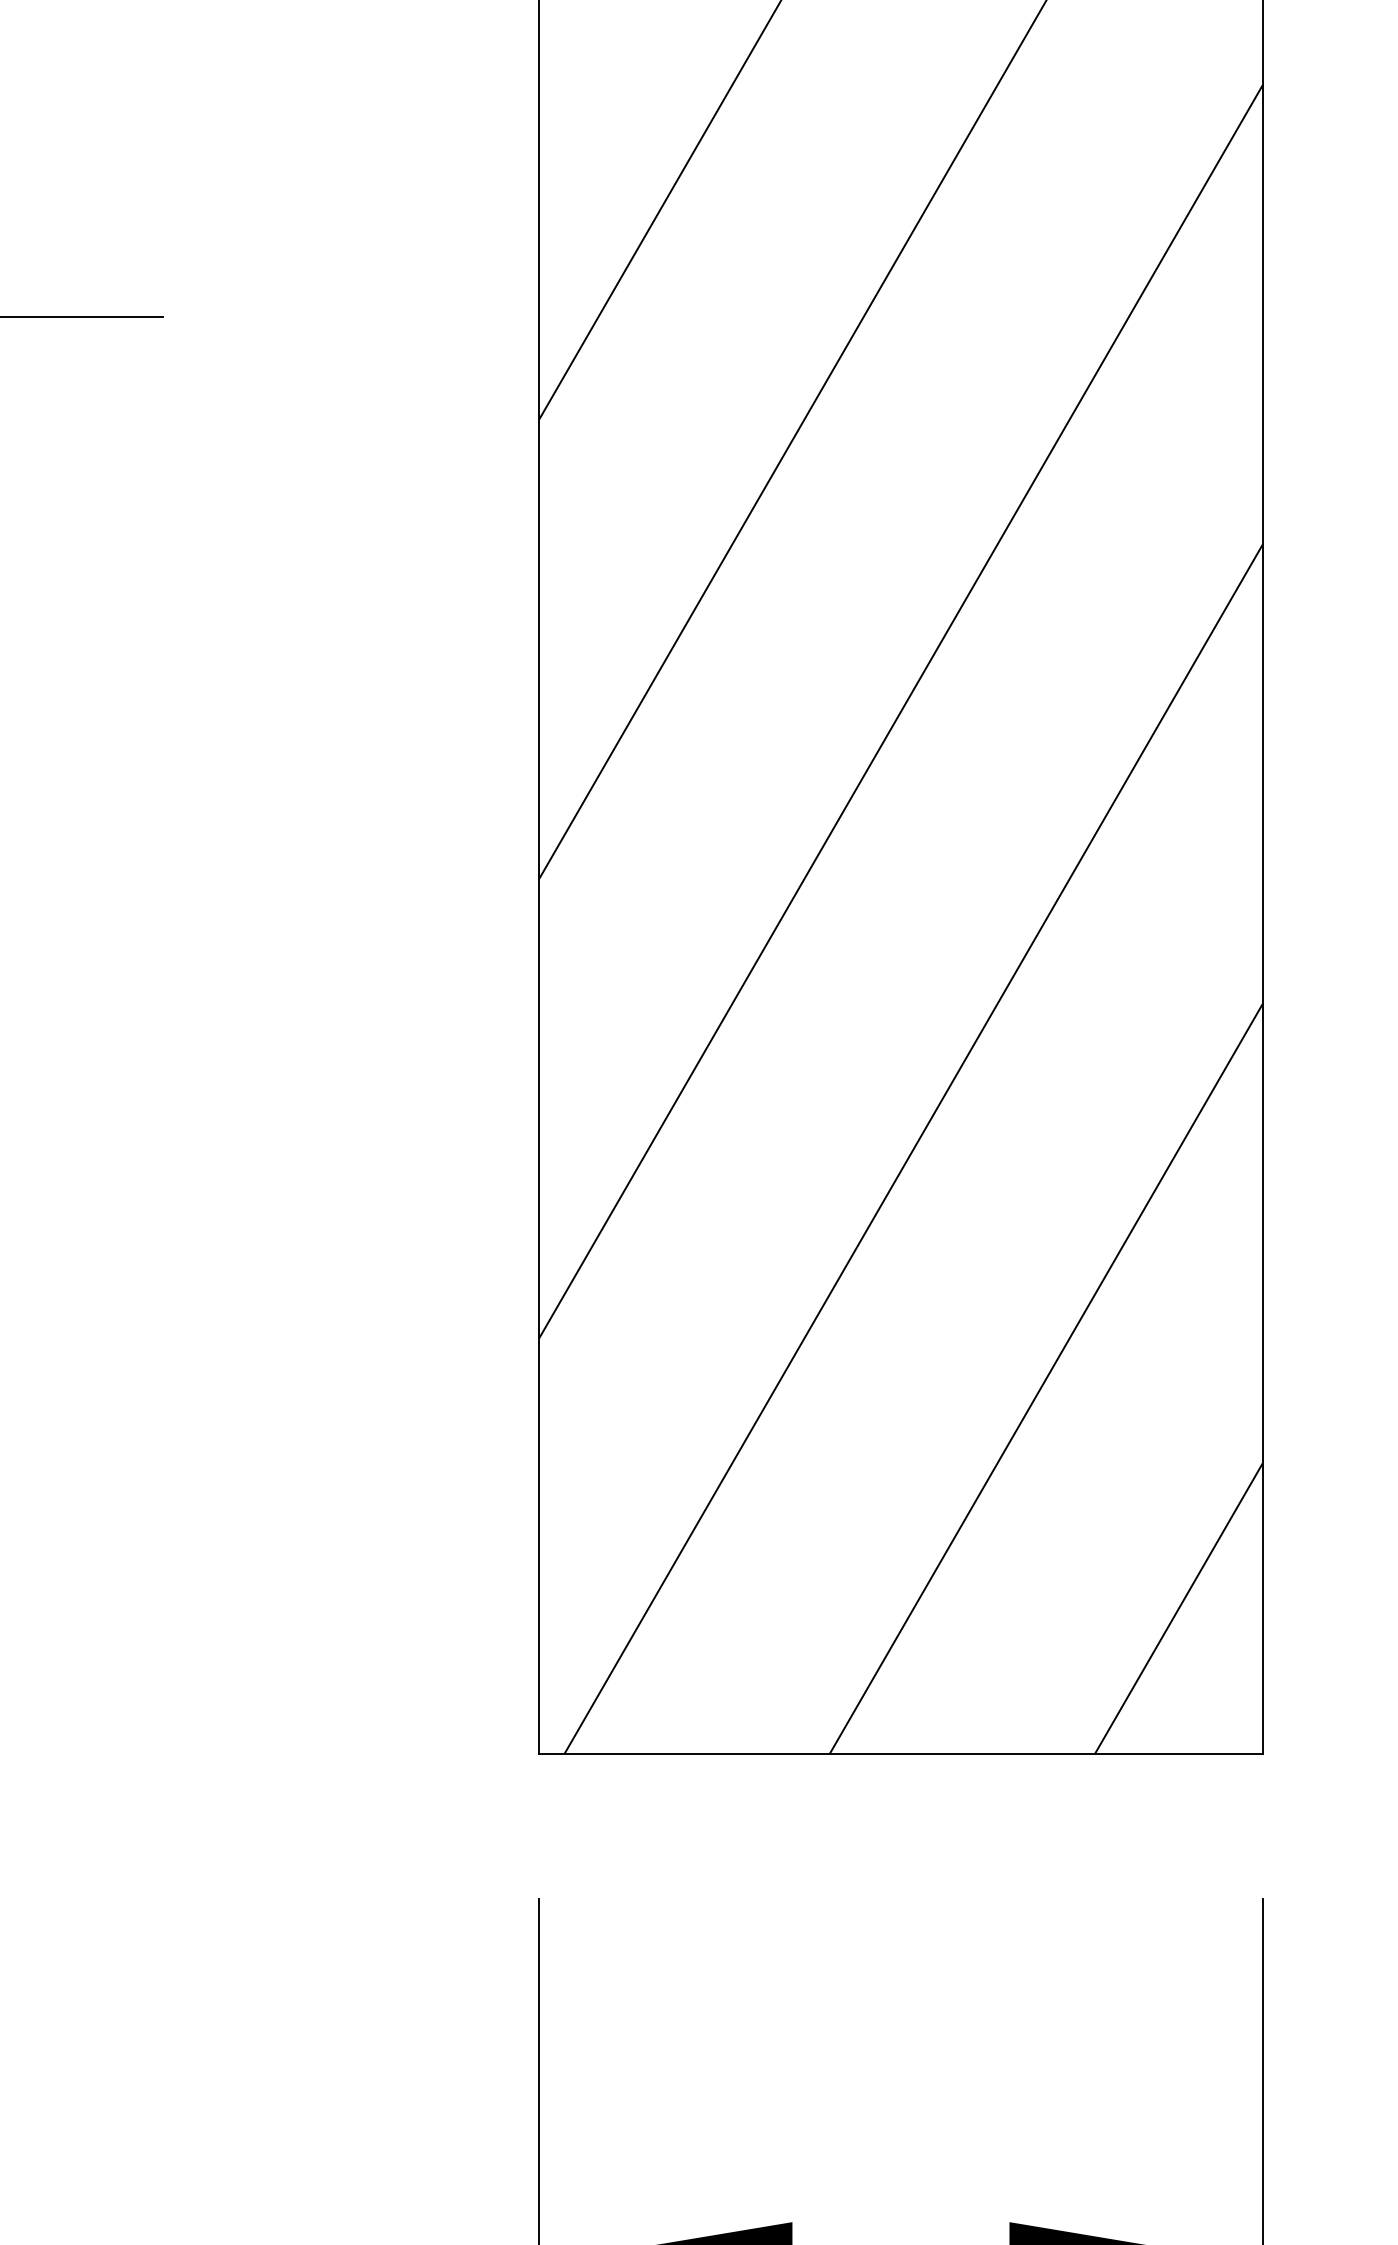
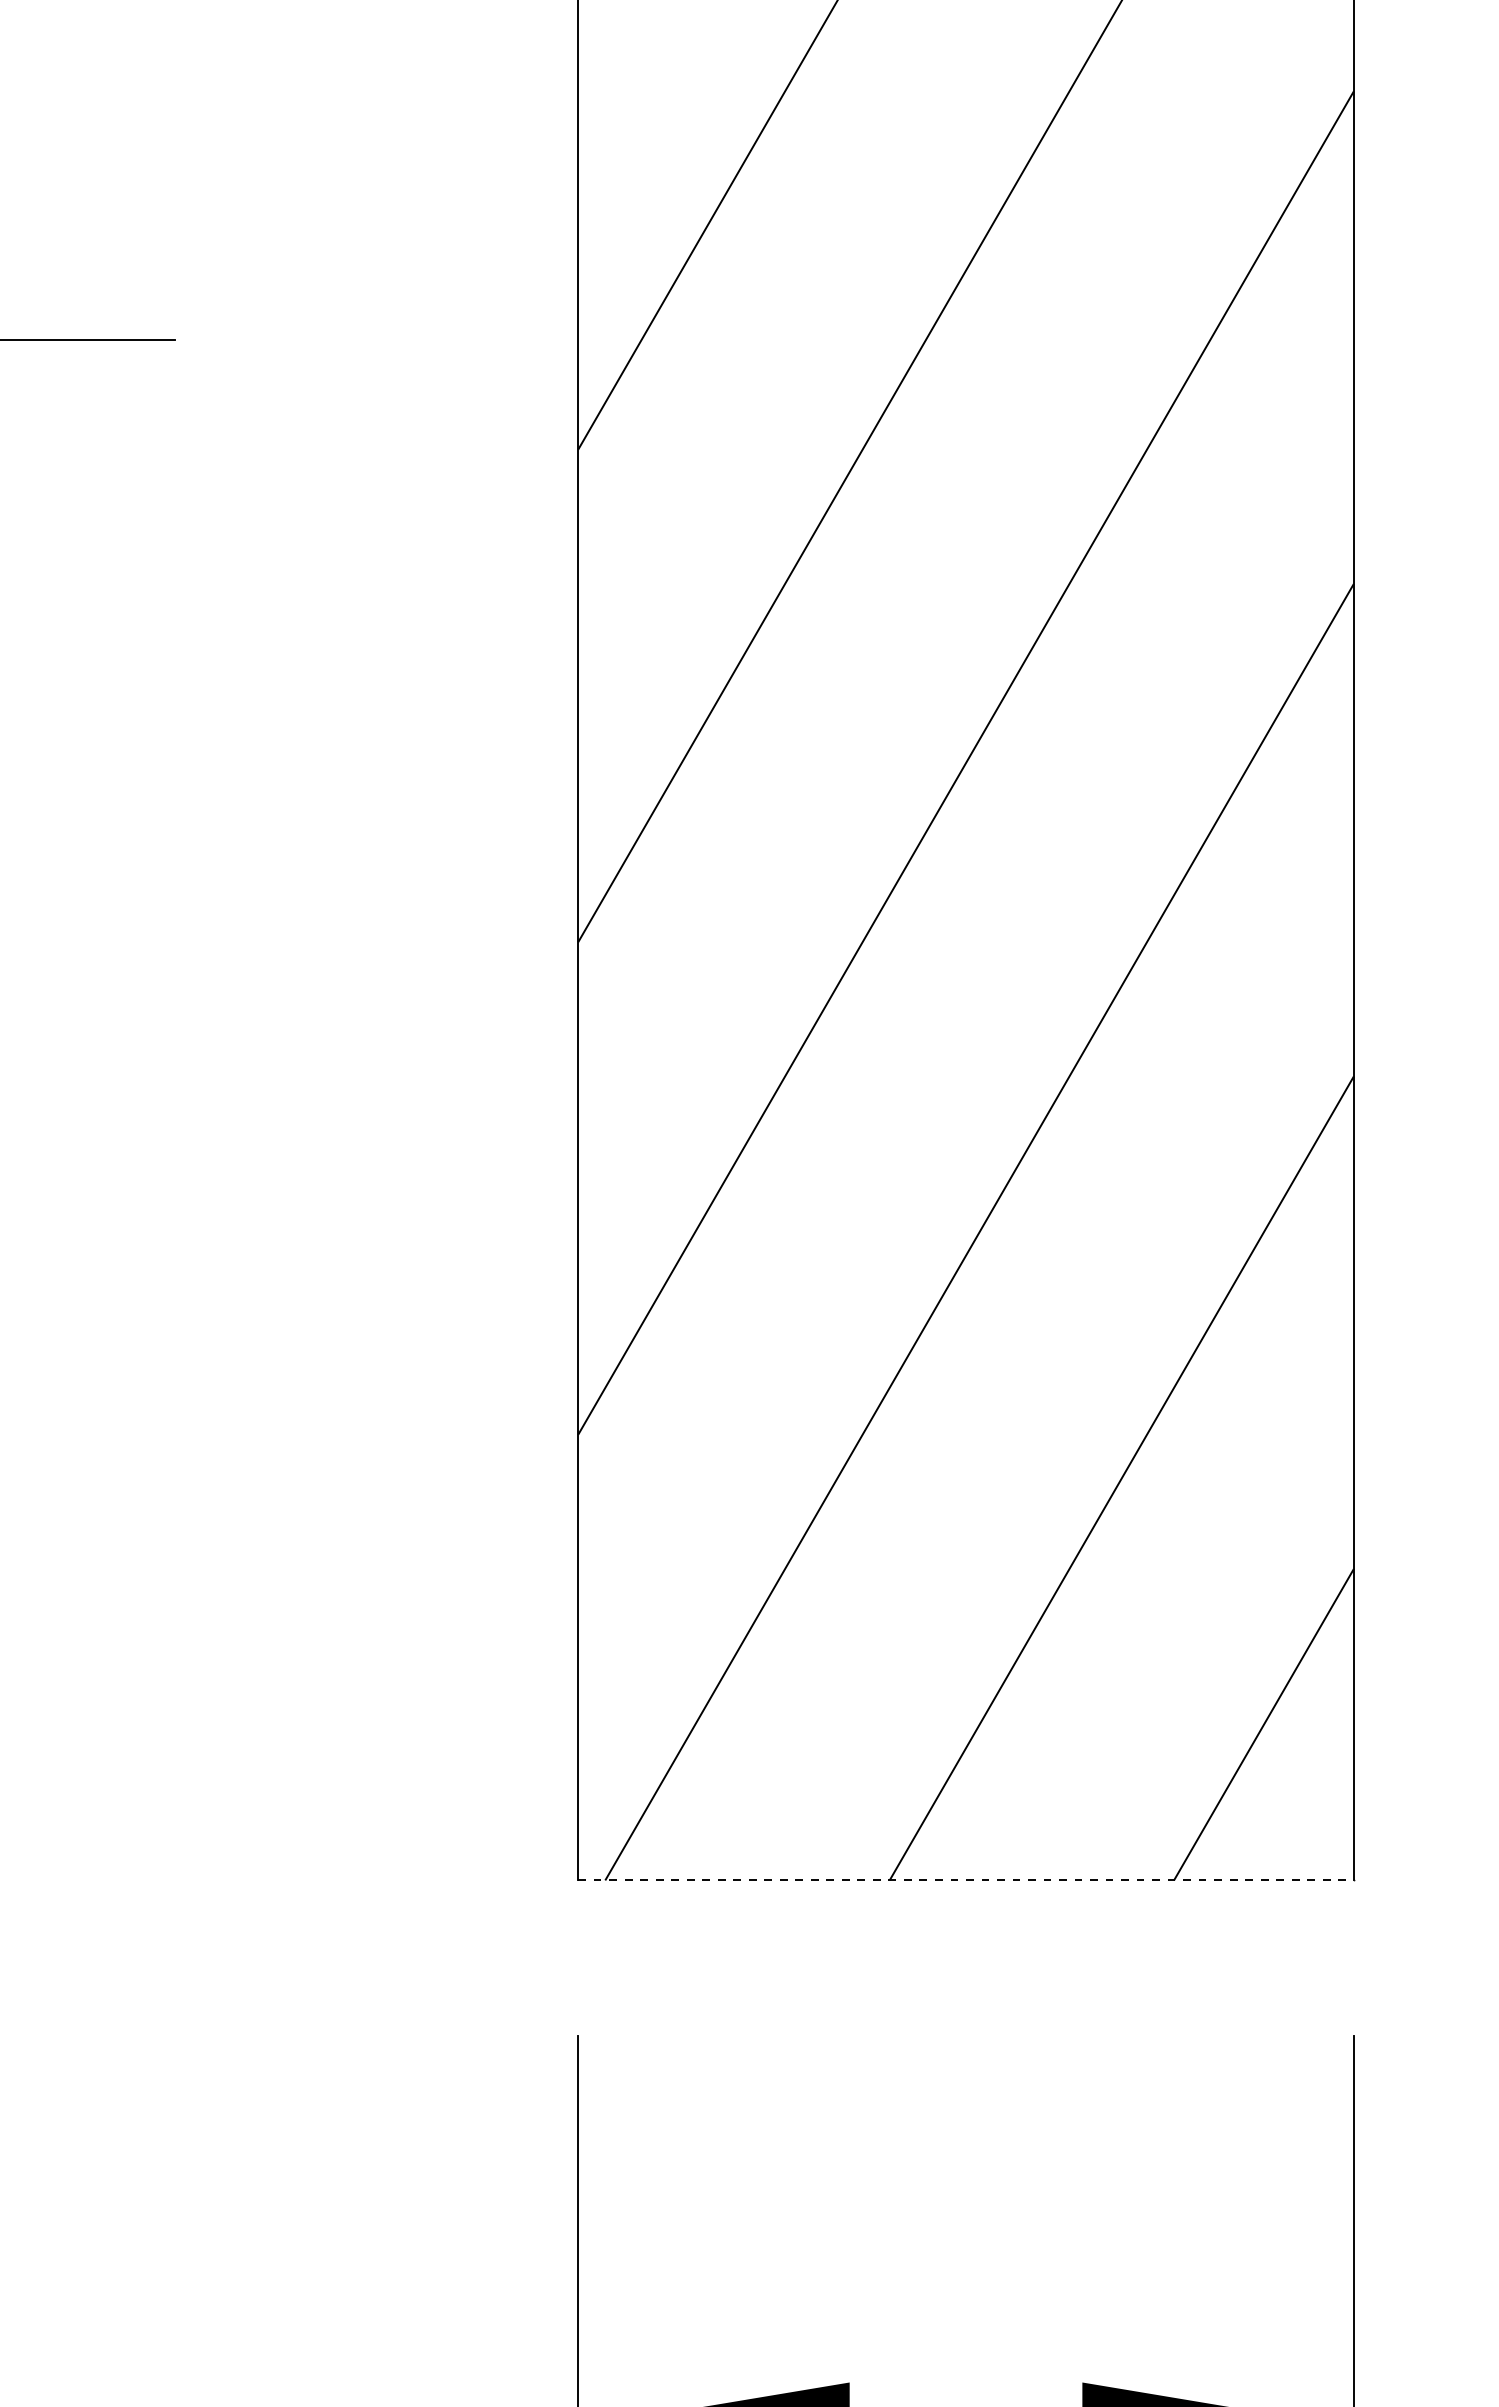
line: (901, 1753) -> (966, 1880), solid -> dashed

